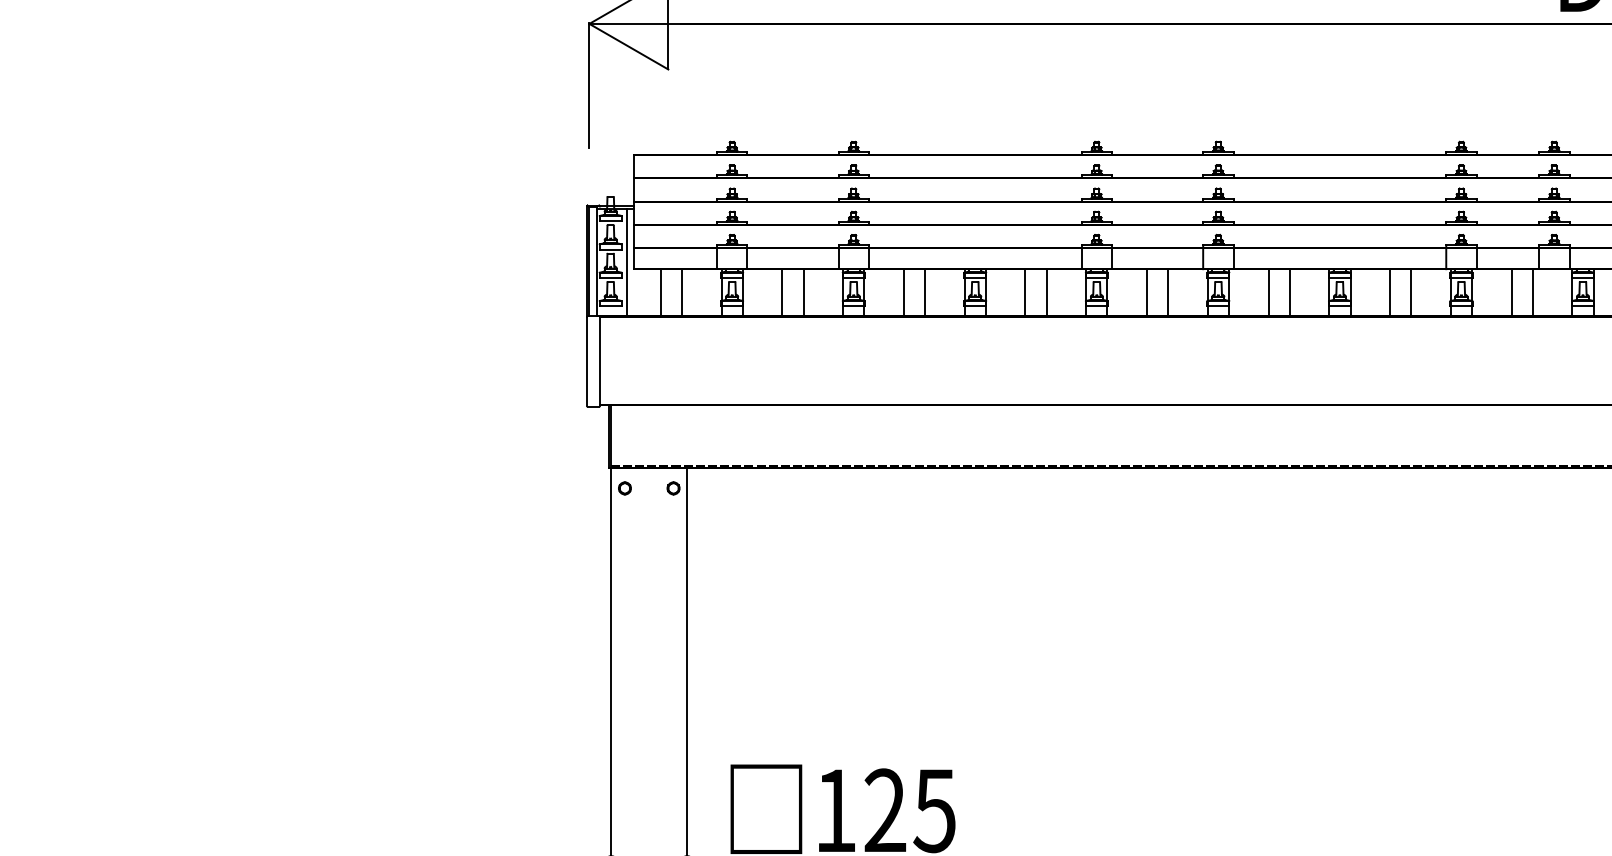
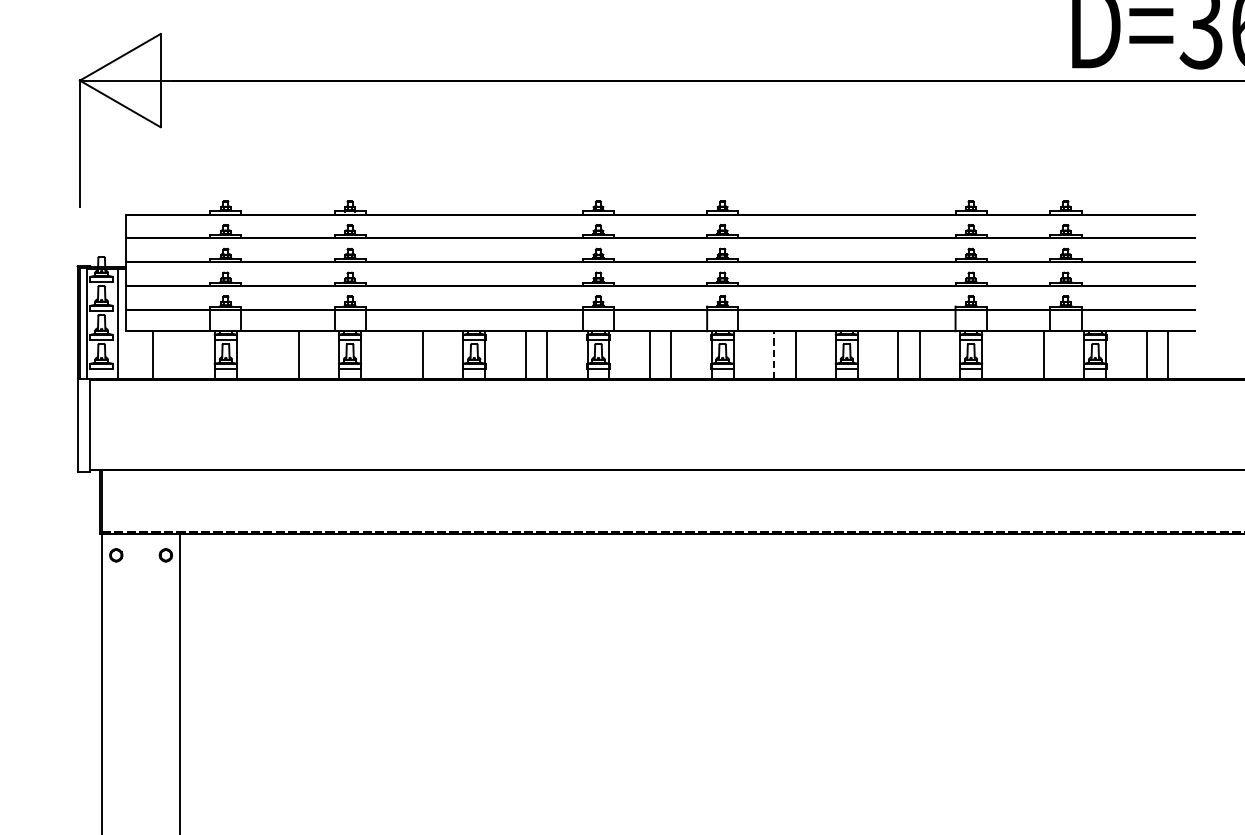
line: (682, 292) -> (175, 355), removed
line: (782, 292) -> (277, 355), removed
line: (903, 292) -> (400, 355), removed
line: (1268, 292) -> (773, 355), solid -> dashed
line: (1511, 292) -> (1022, 355), removed

